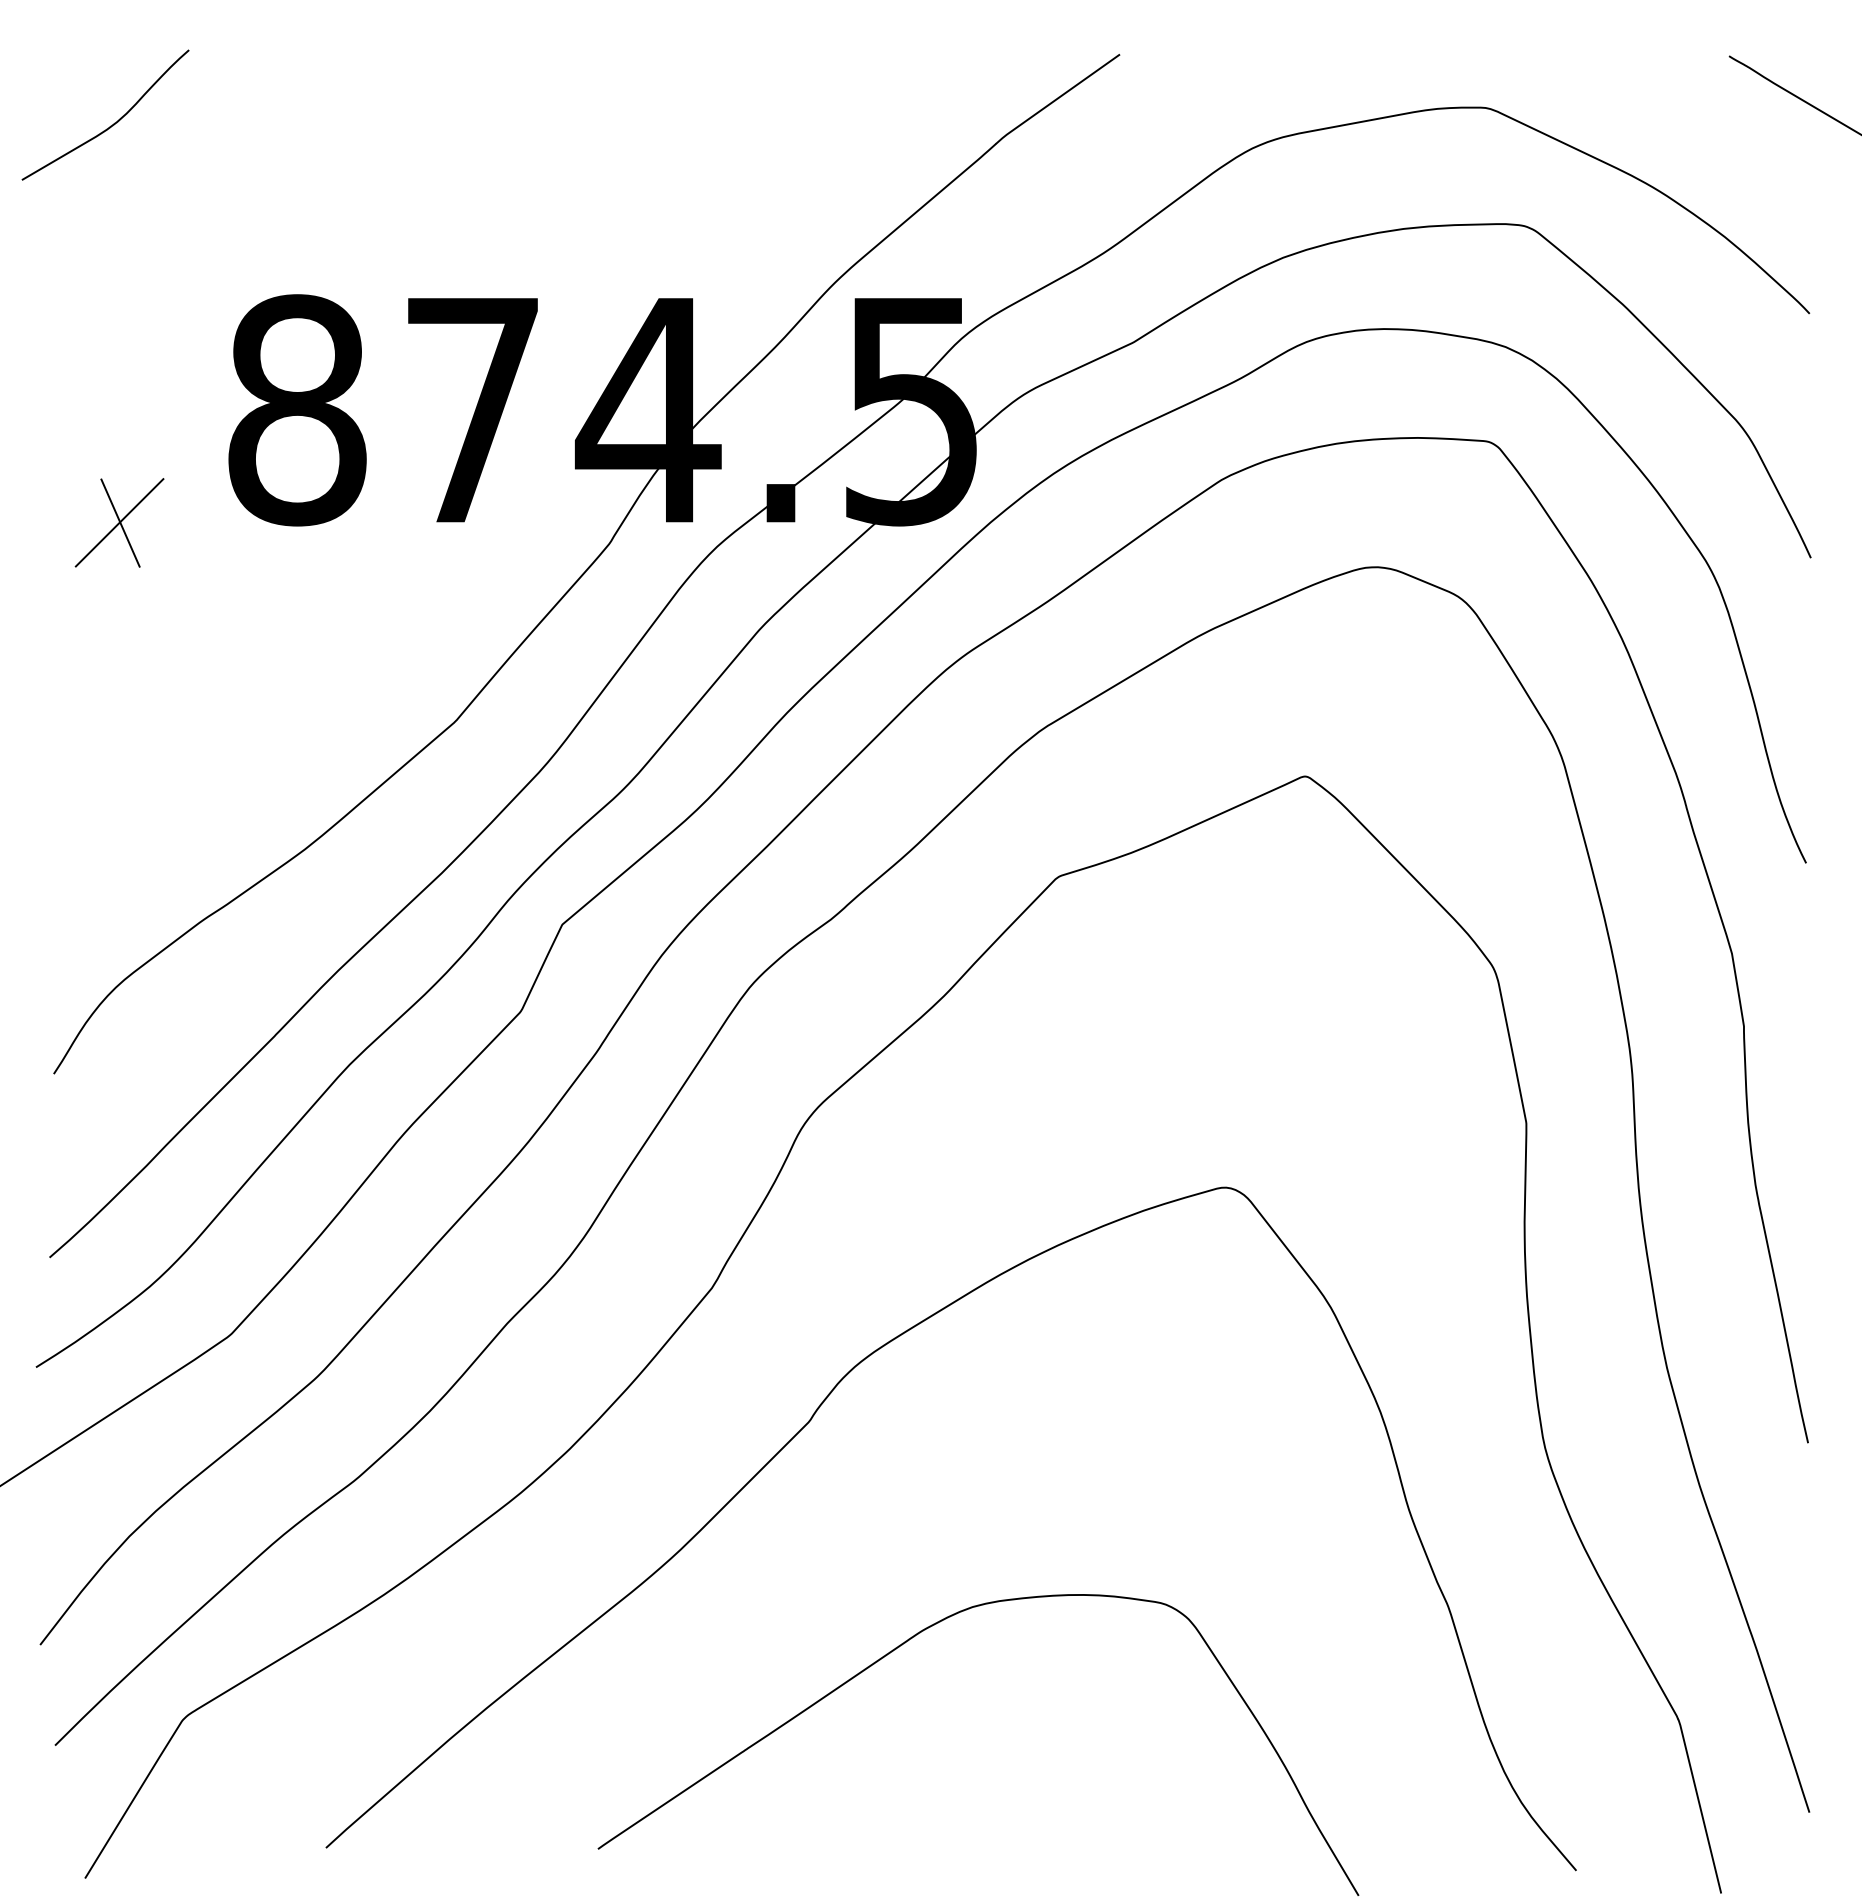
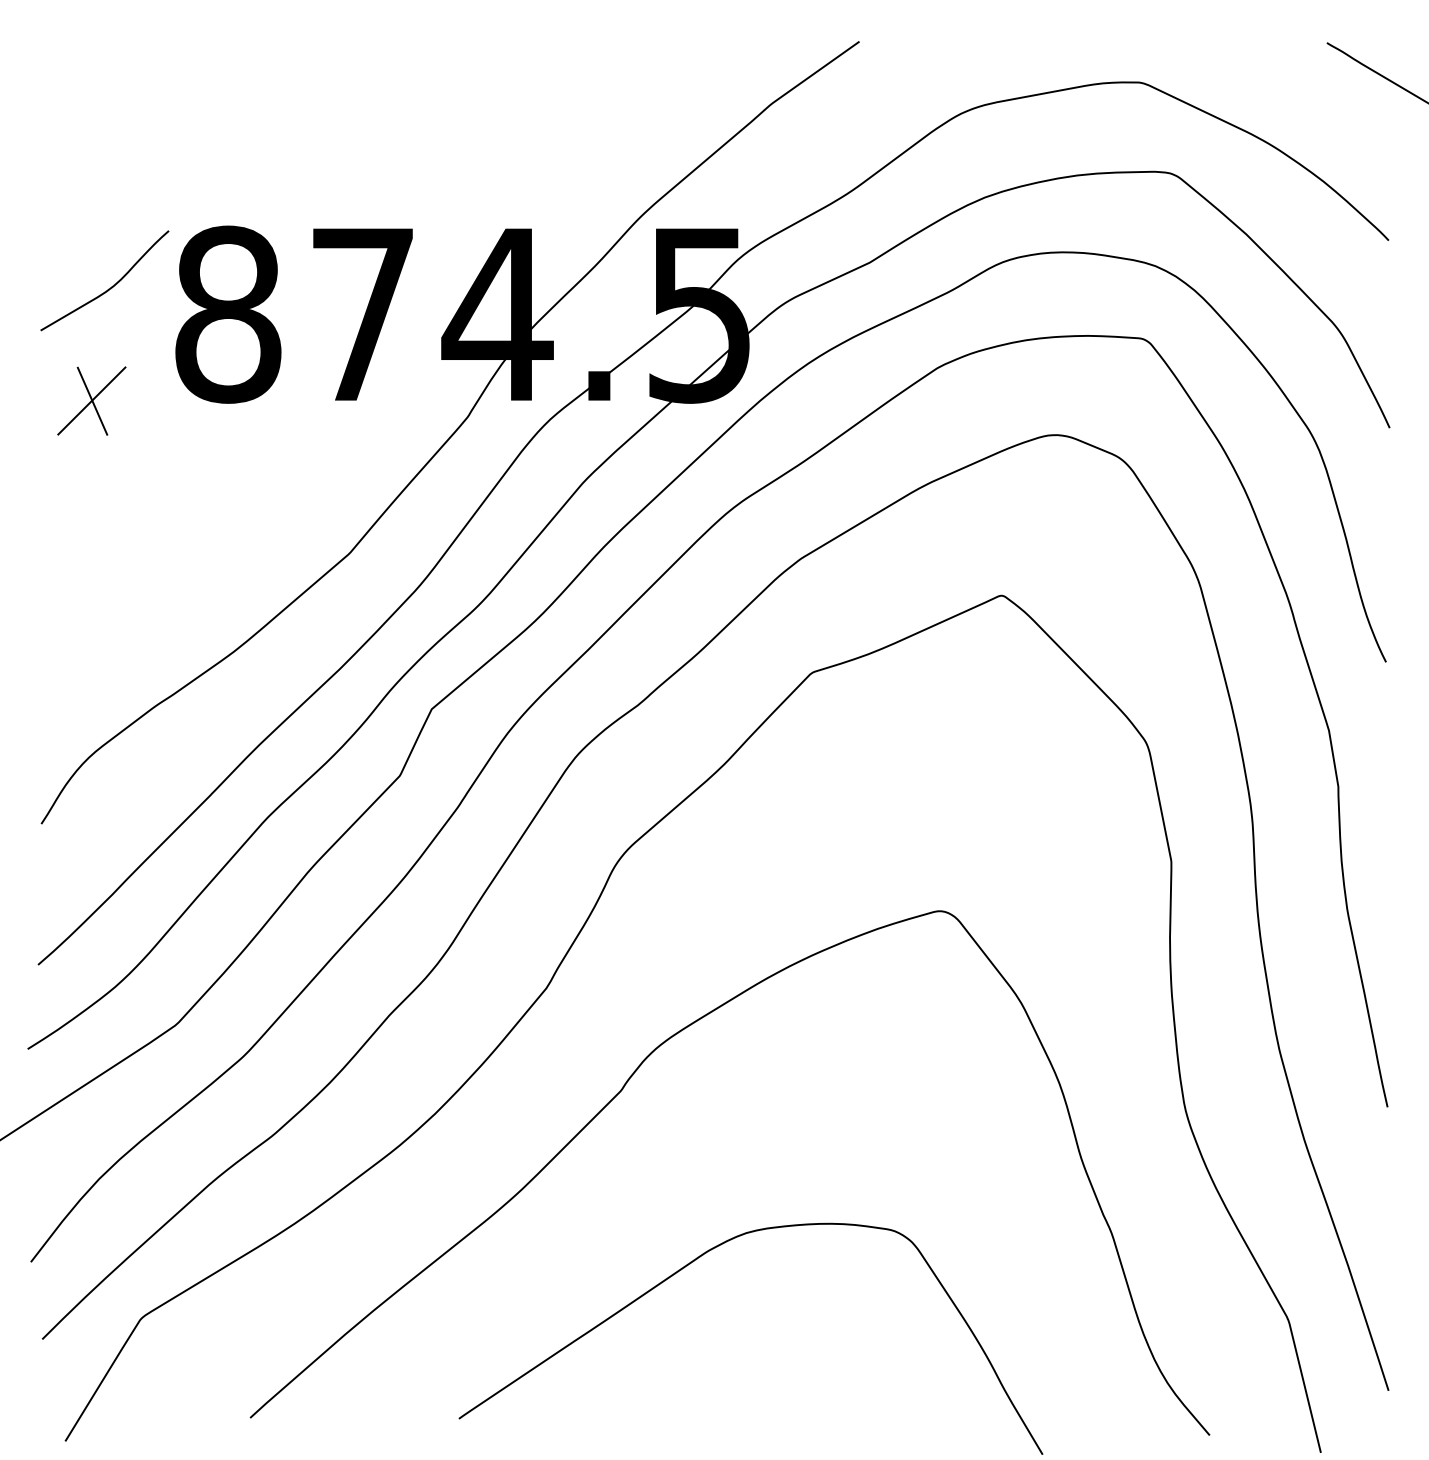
curve: (114, 122) -> (111, 286), moved

